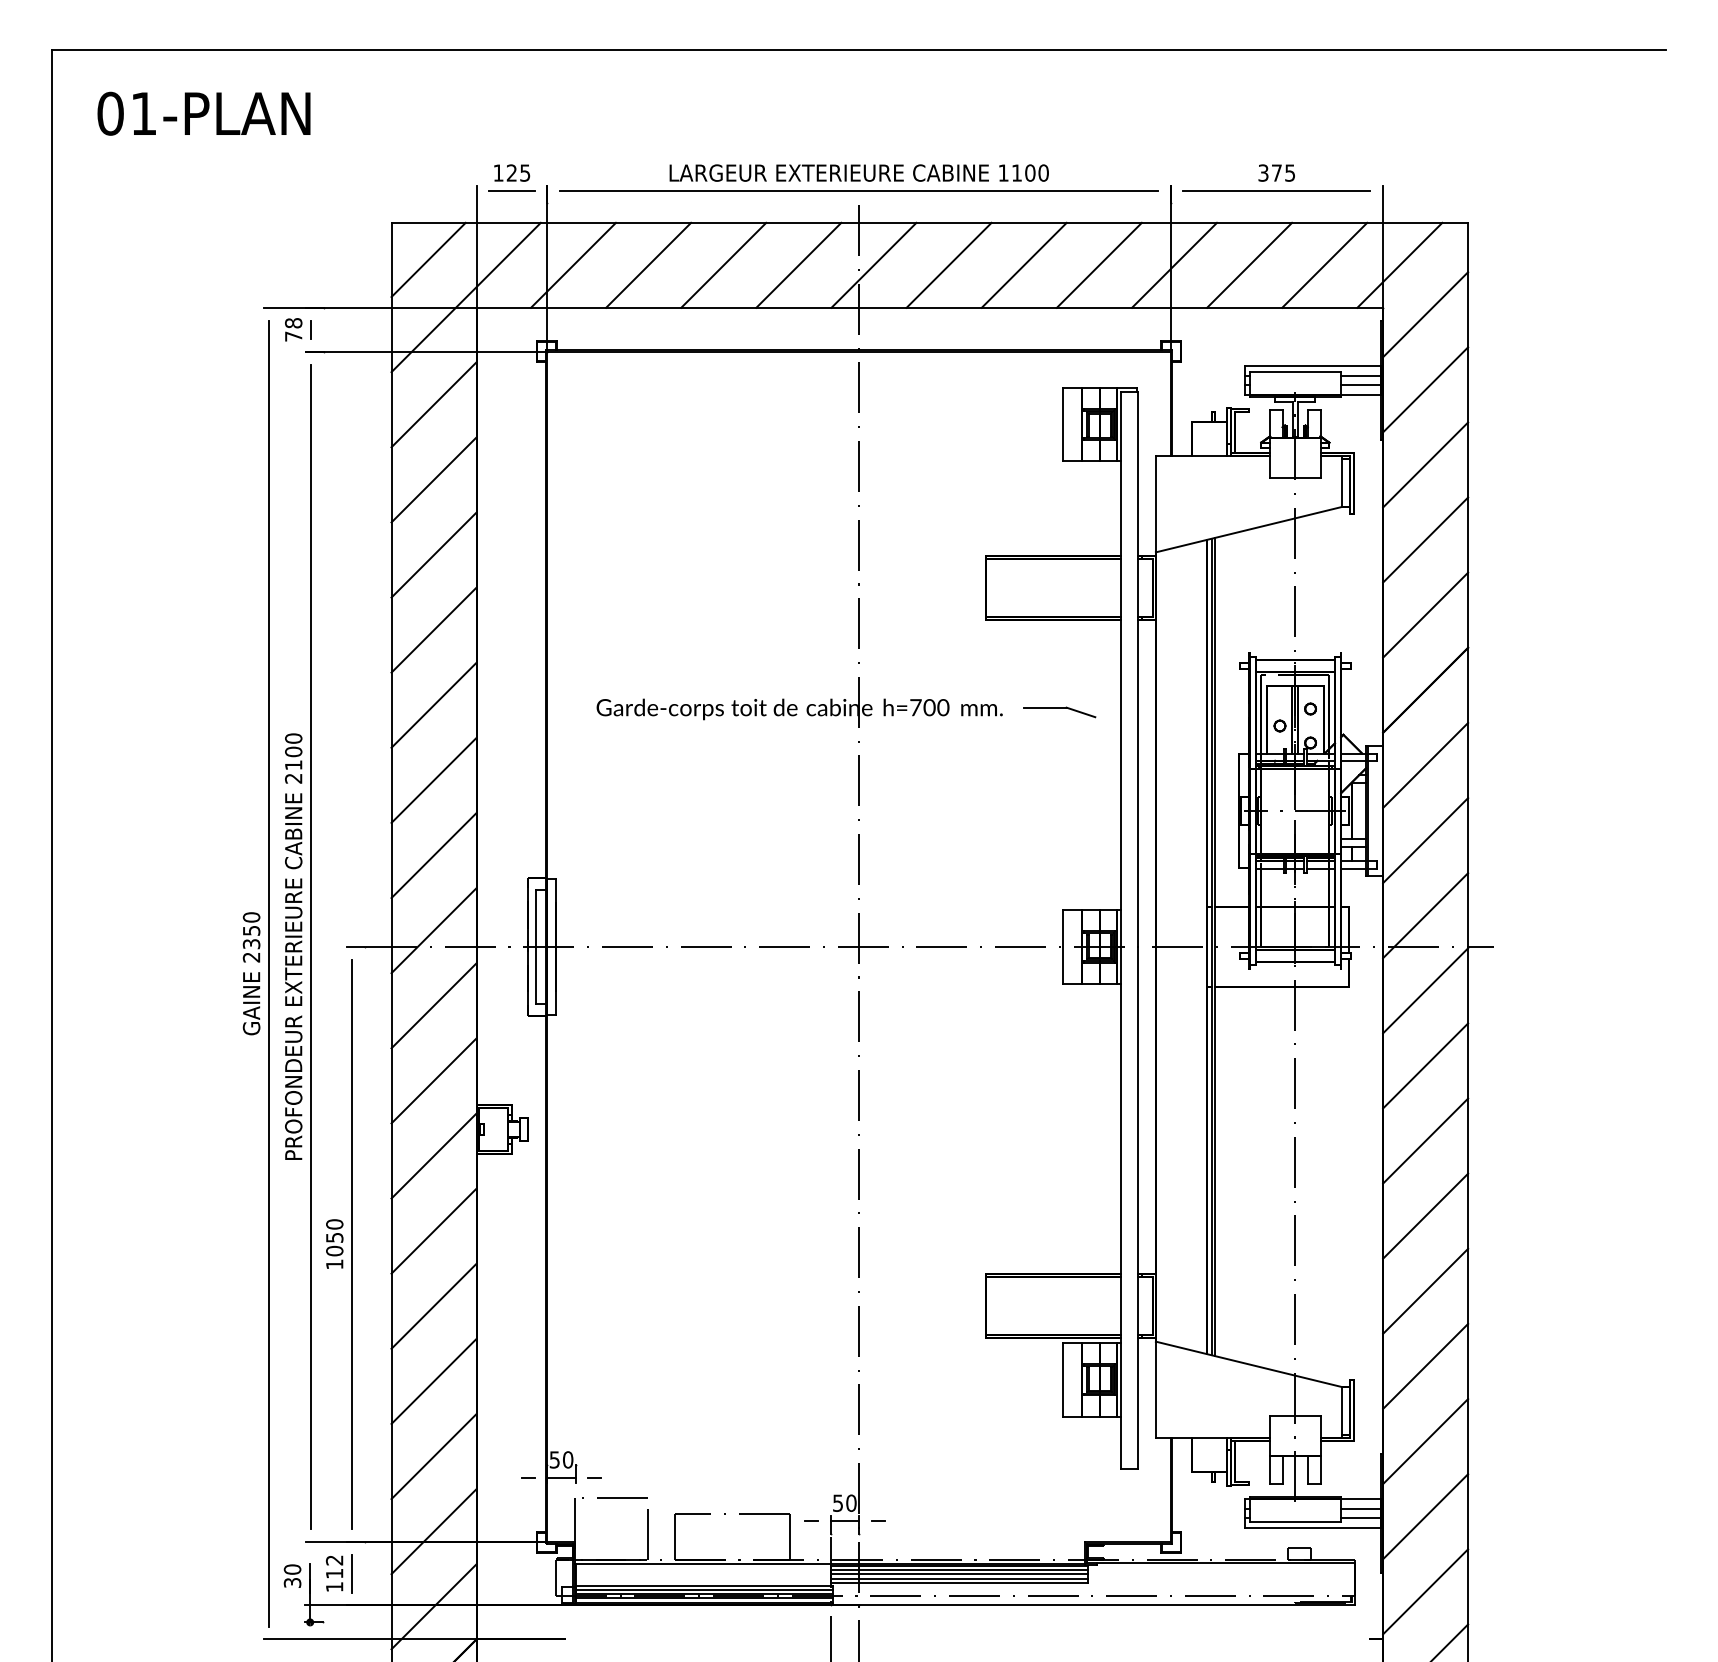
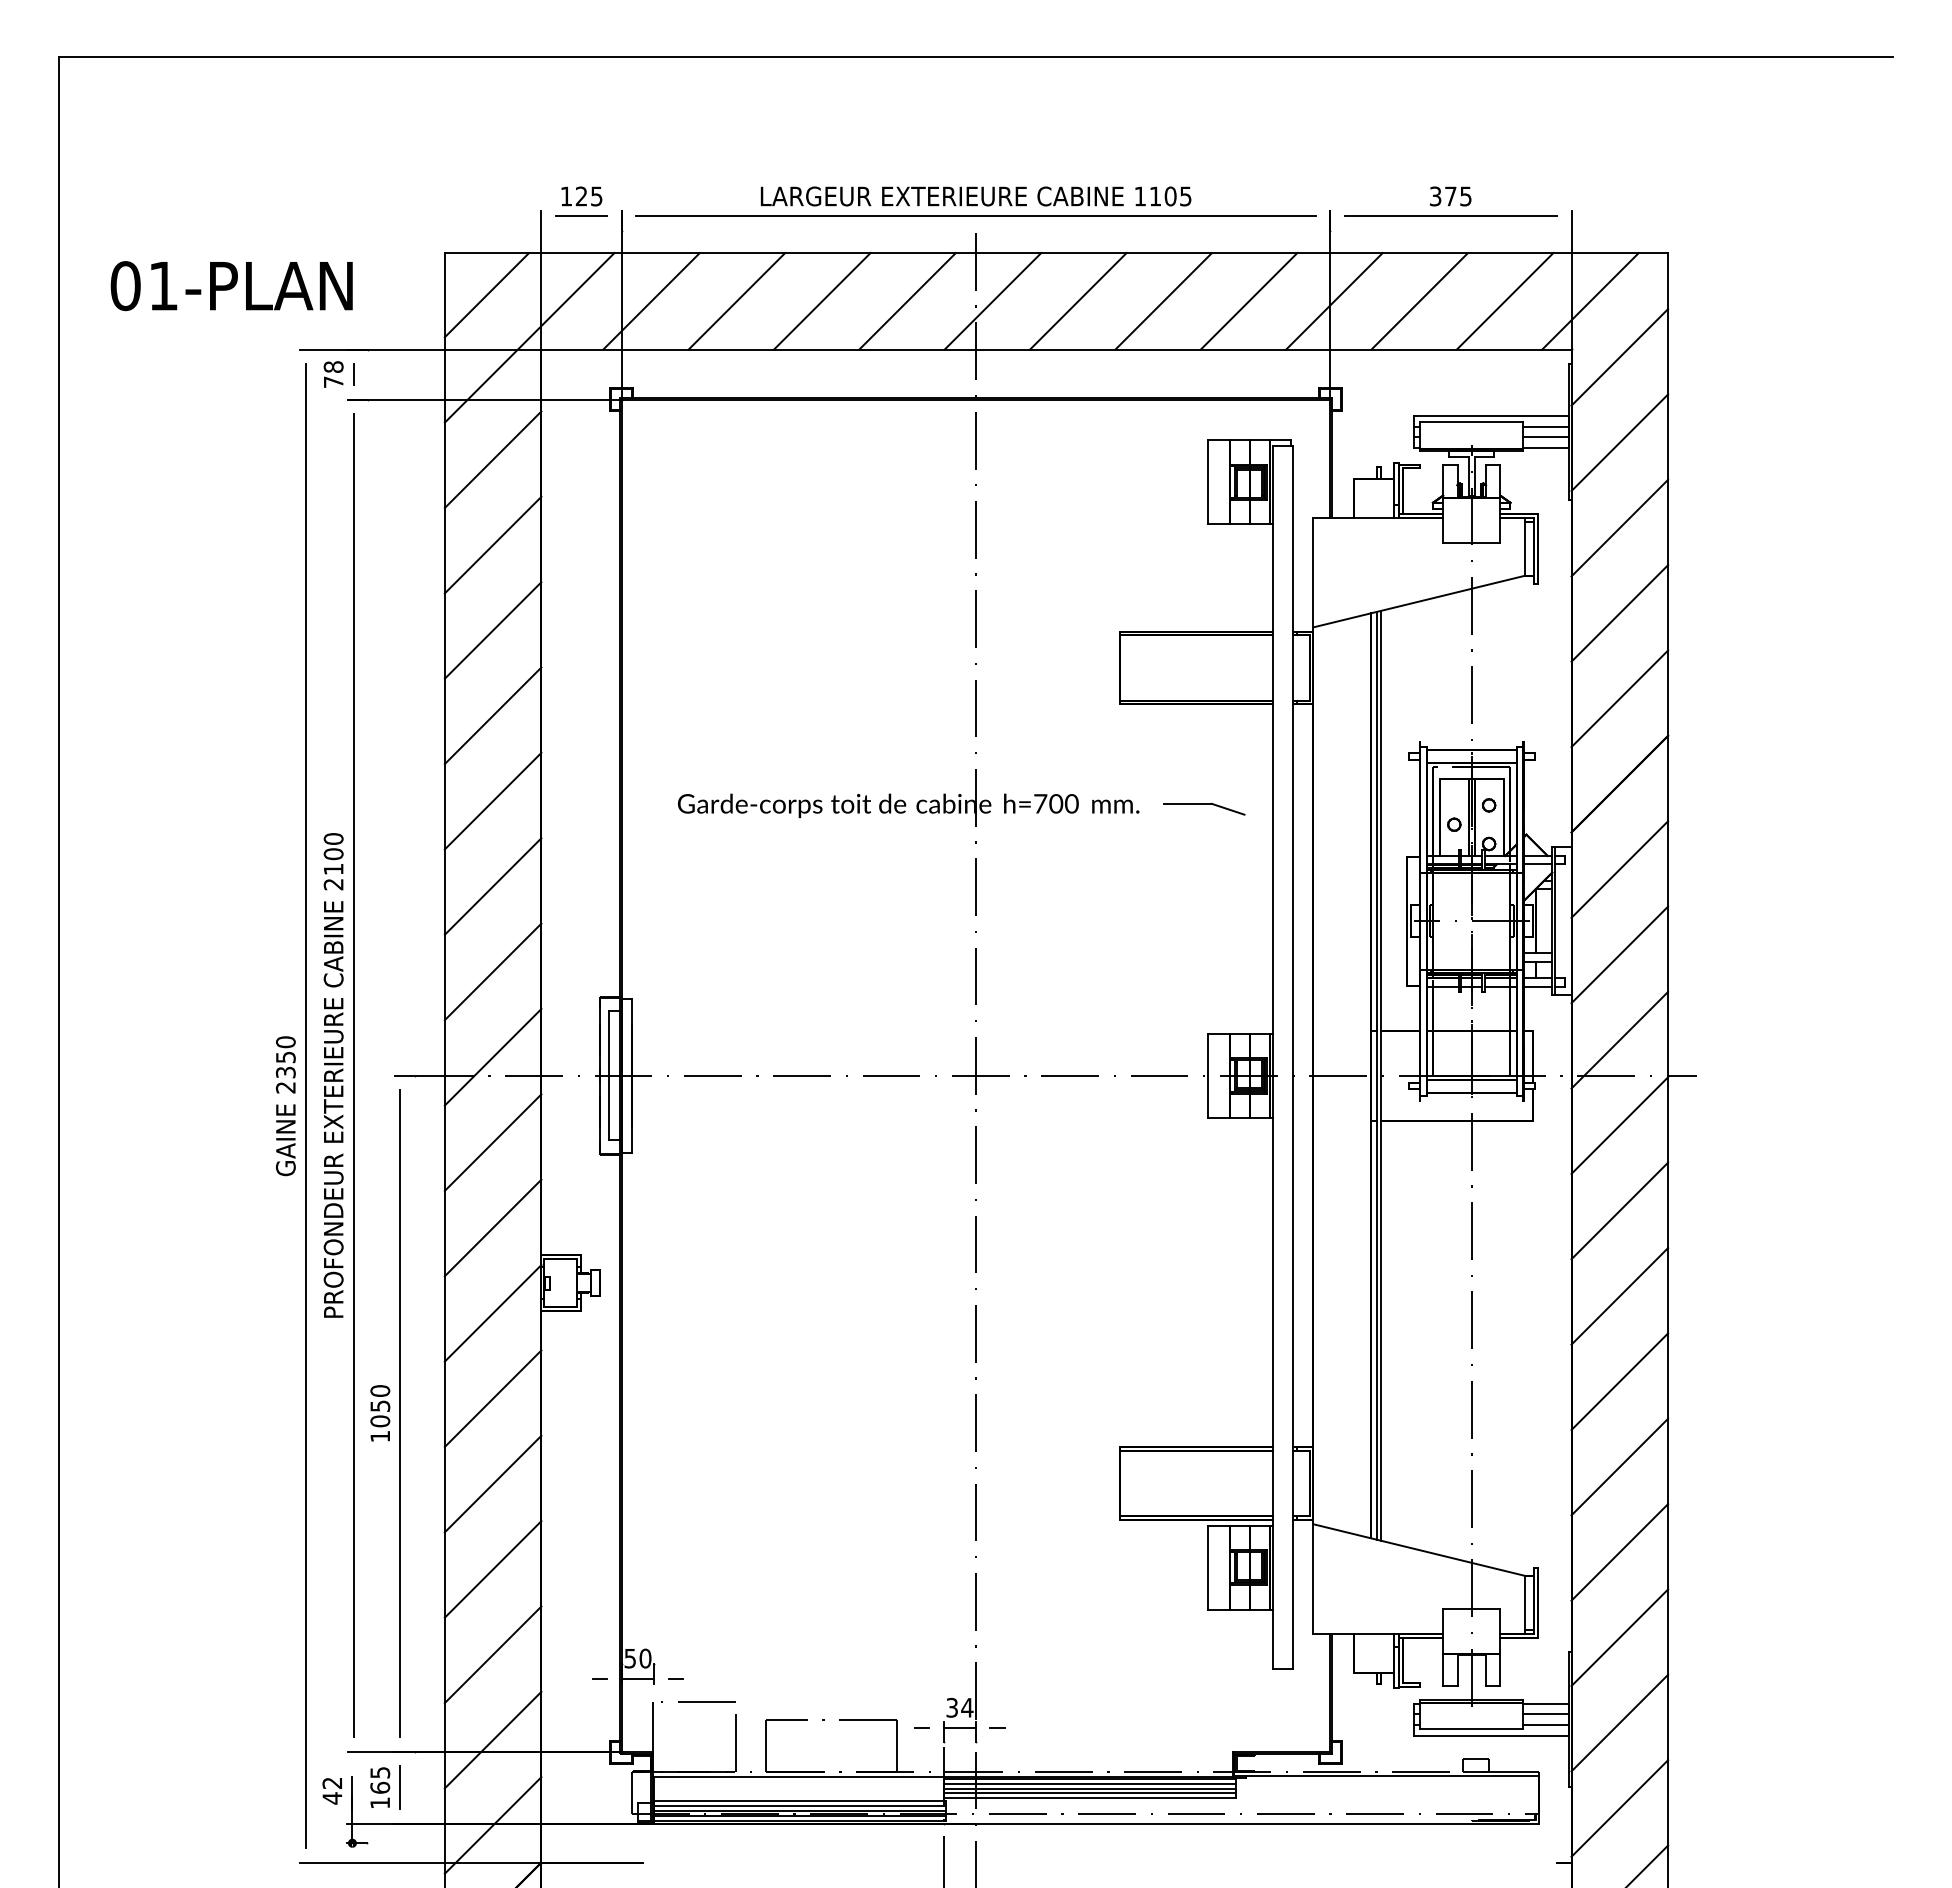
text: (203, 114) -> (231, 286), moved
text: (1043, 173) -> (1185, 196), 1100 -> 1105
text: (845, 1502) -> (960, 1707), 50 -> 34
text: (334, 1567) -> (380, 1780), 112 -> 165
text: (292, 1576) -> (332, 1790), 30 -> 42

